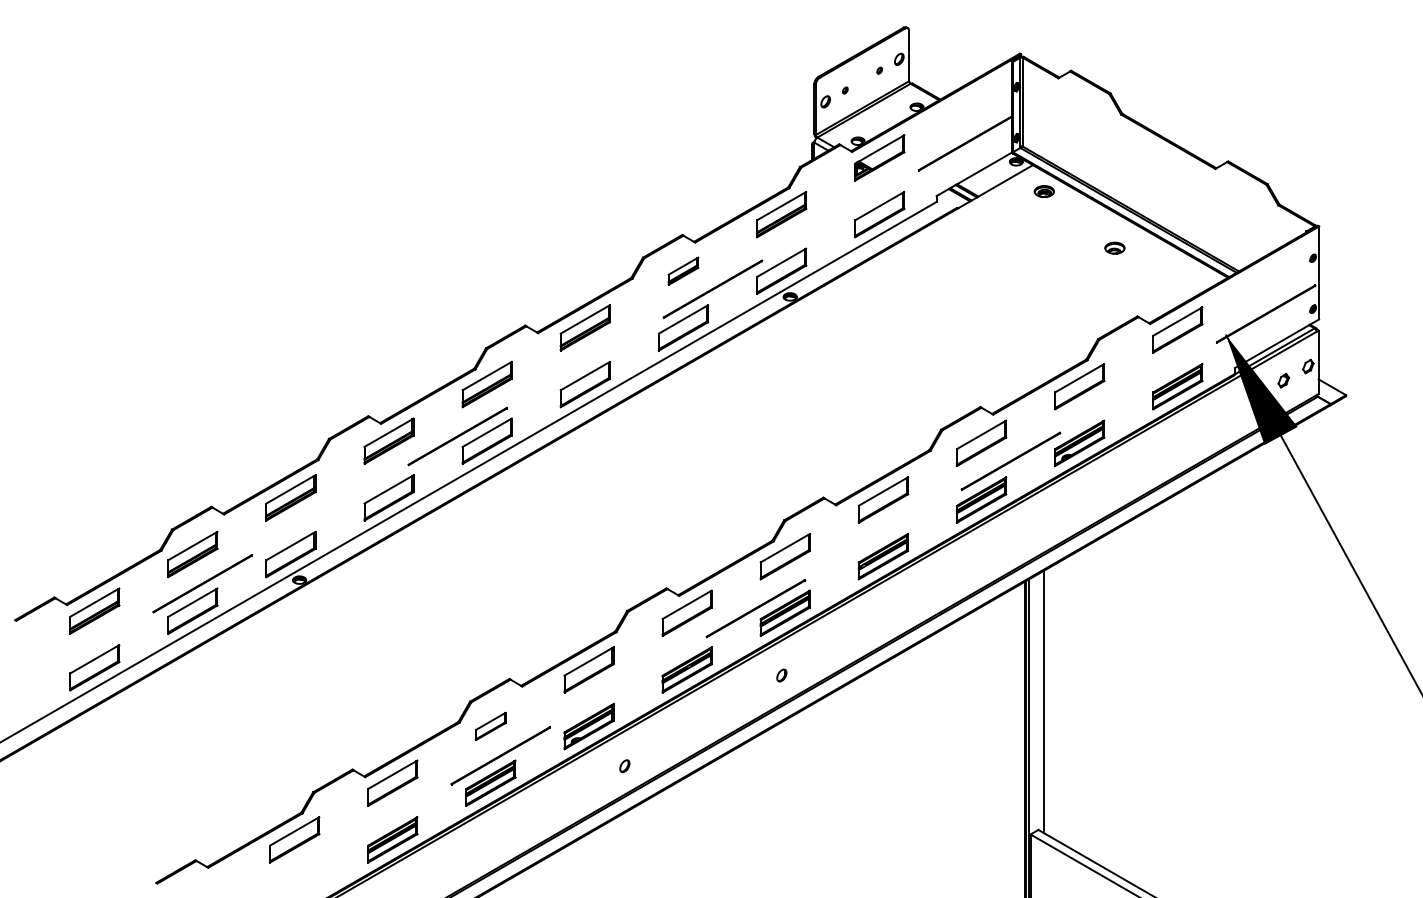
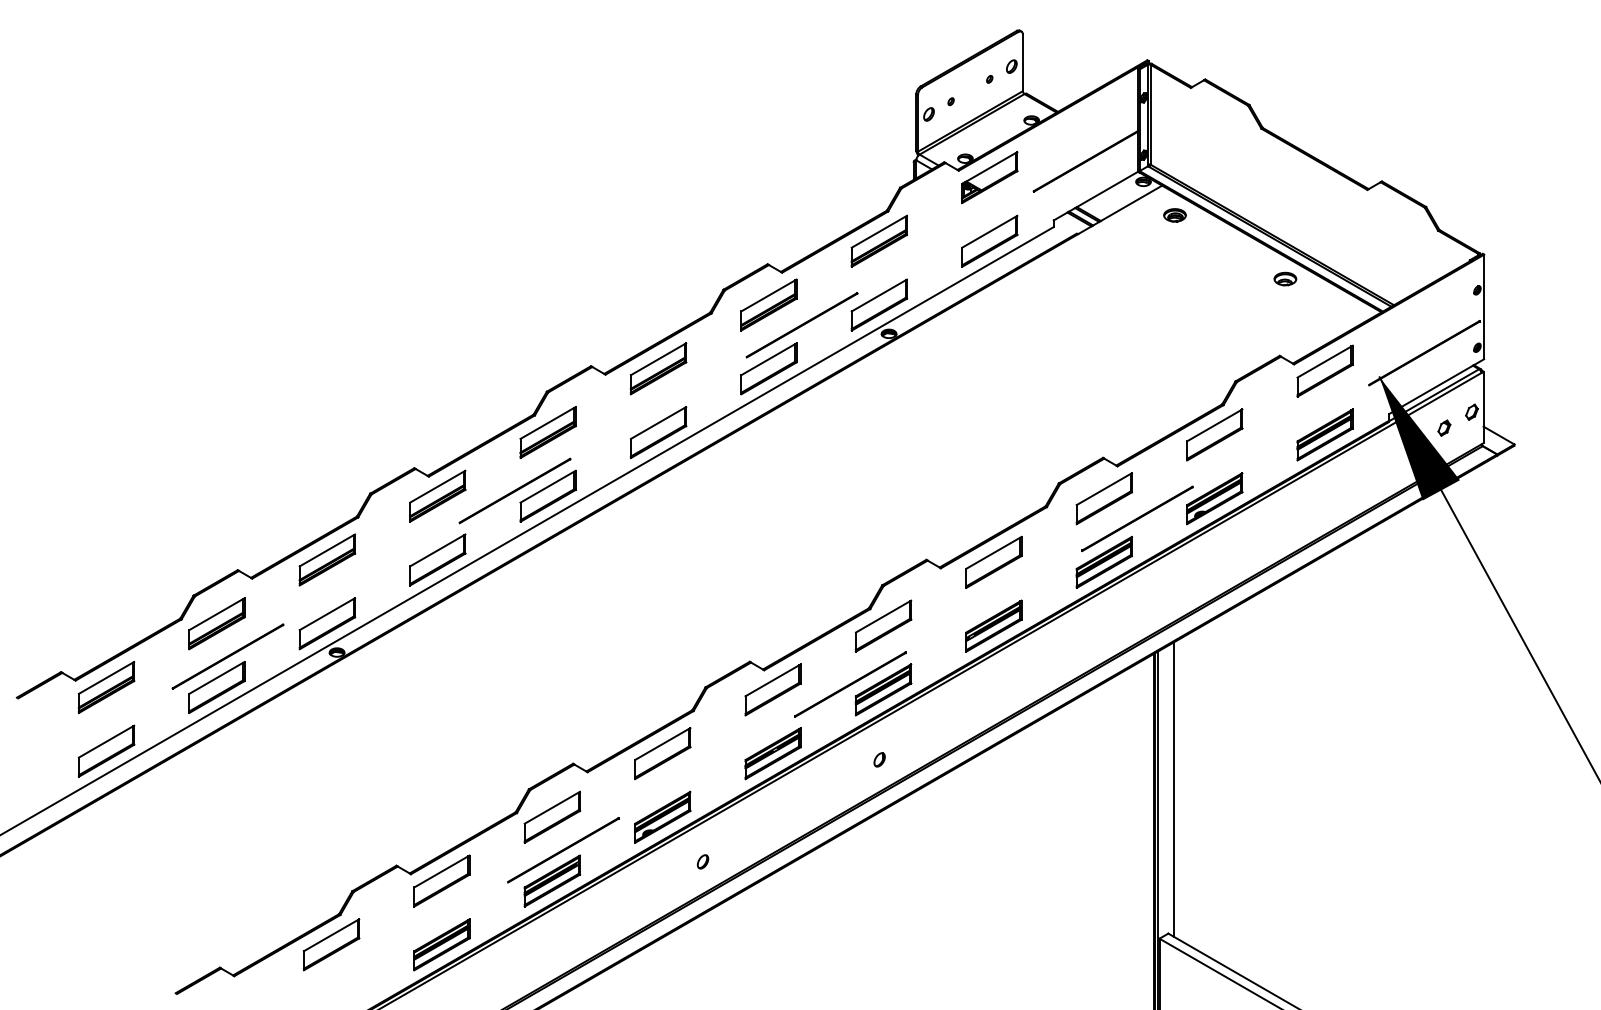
part: (1115, 247) -> (1285, 278), moved
part: (683, 270) -> (768, 304), size x1.67
part: (490, 725) -> (551, 816), size x1.67

